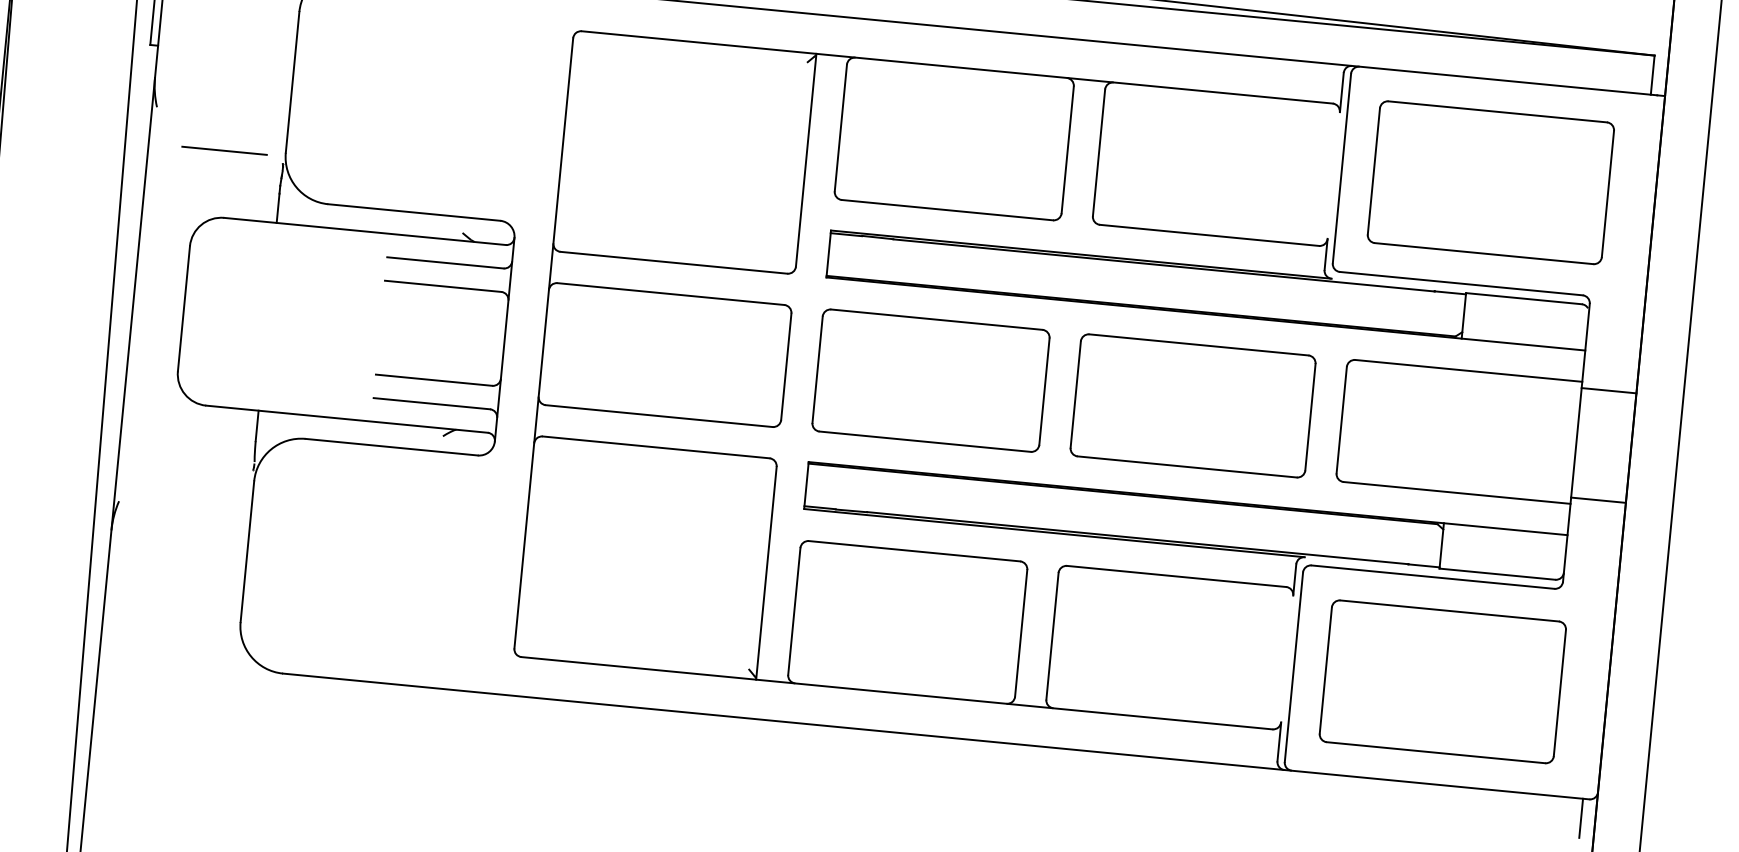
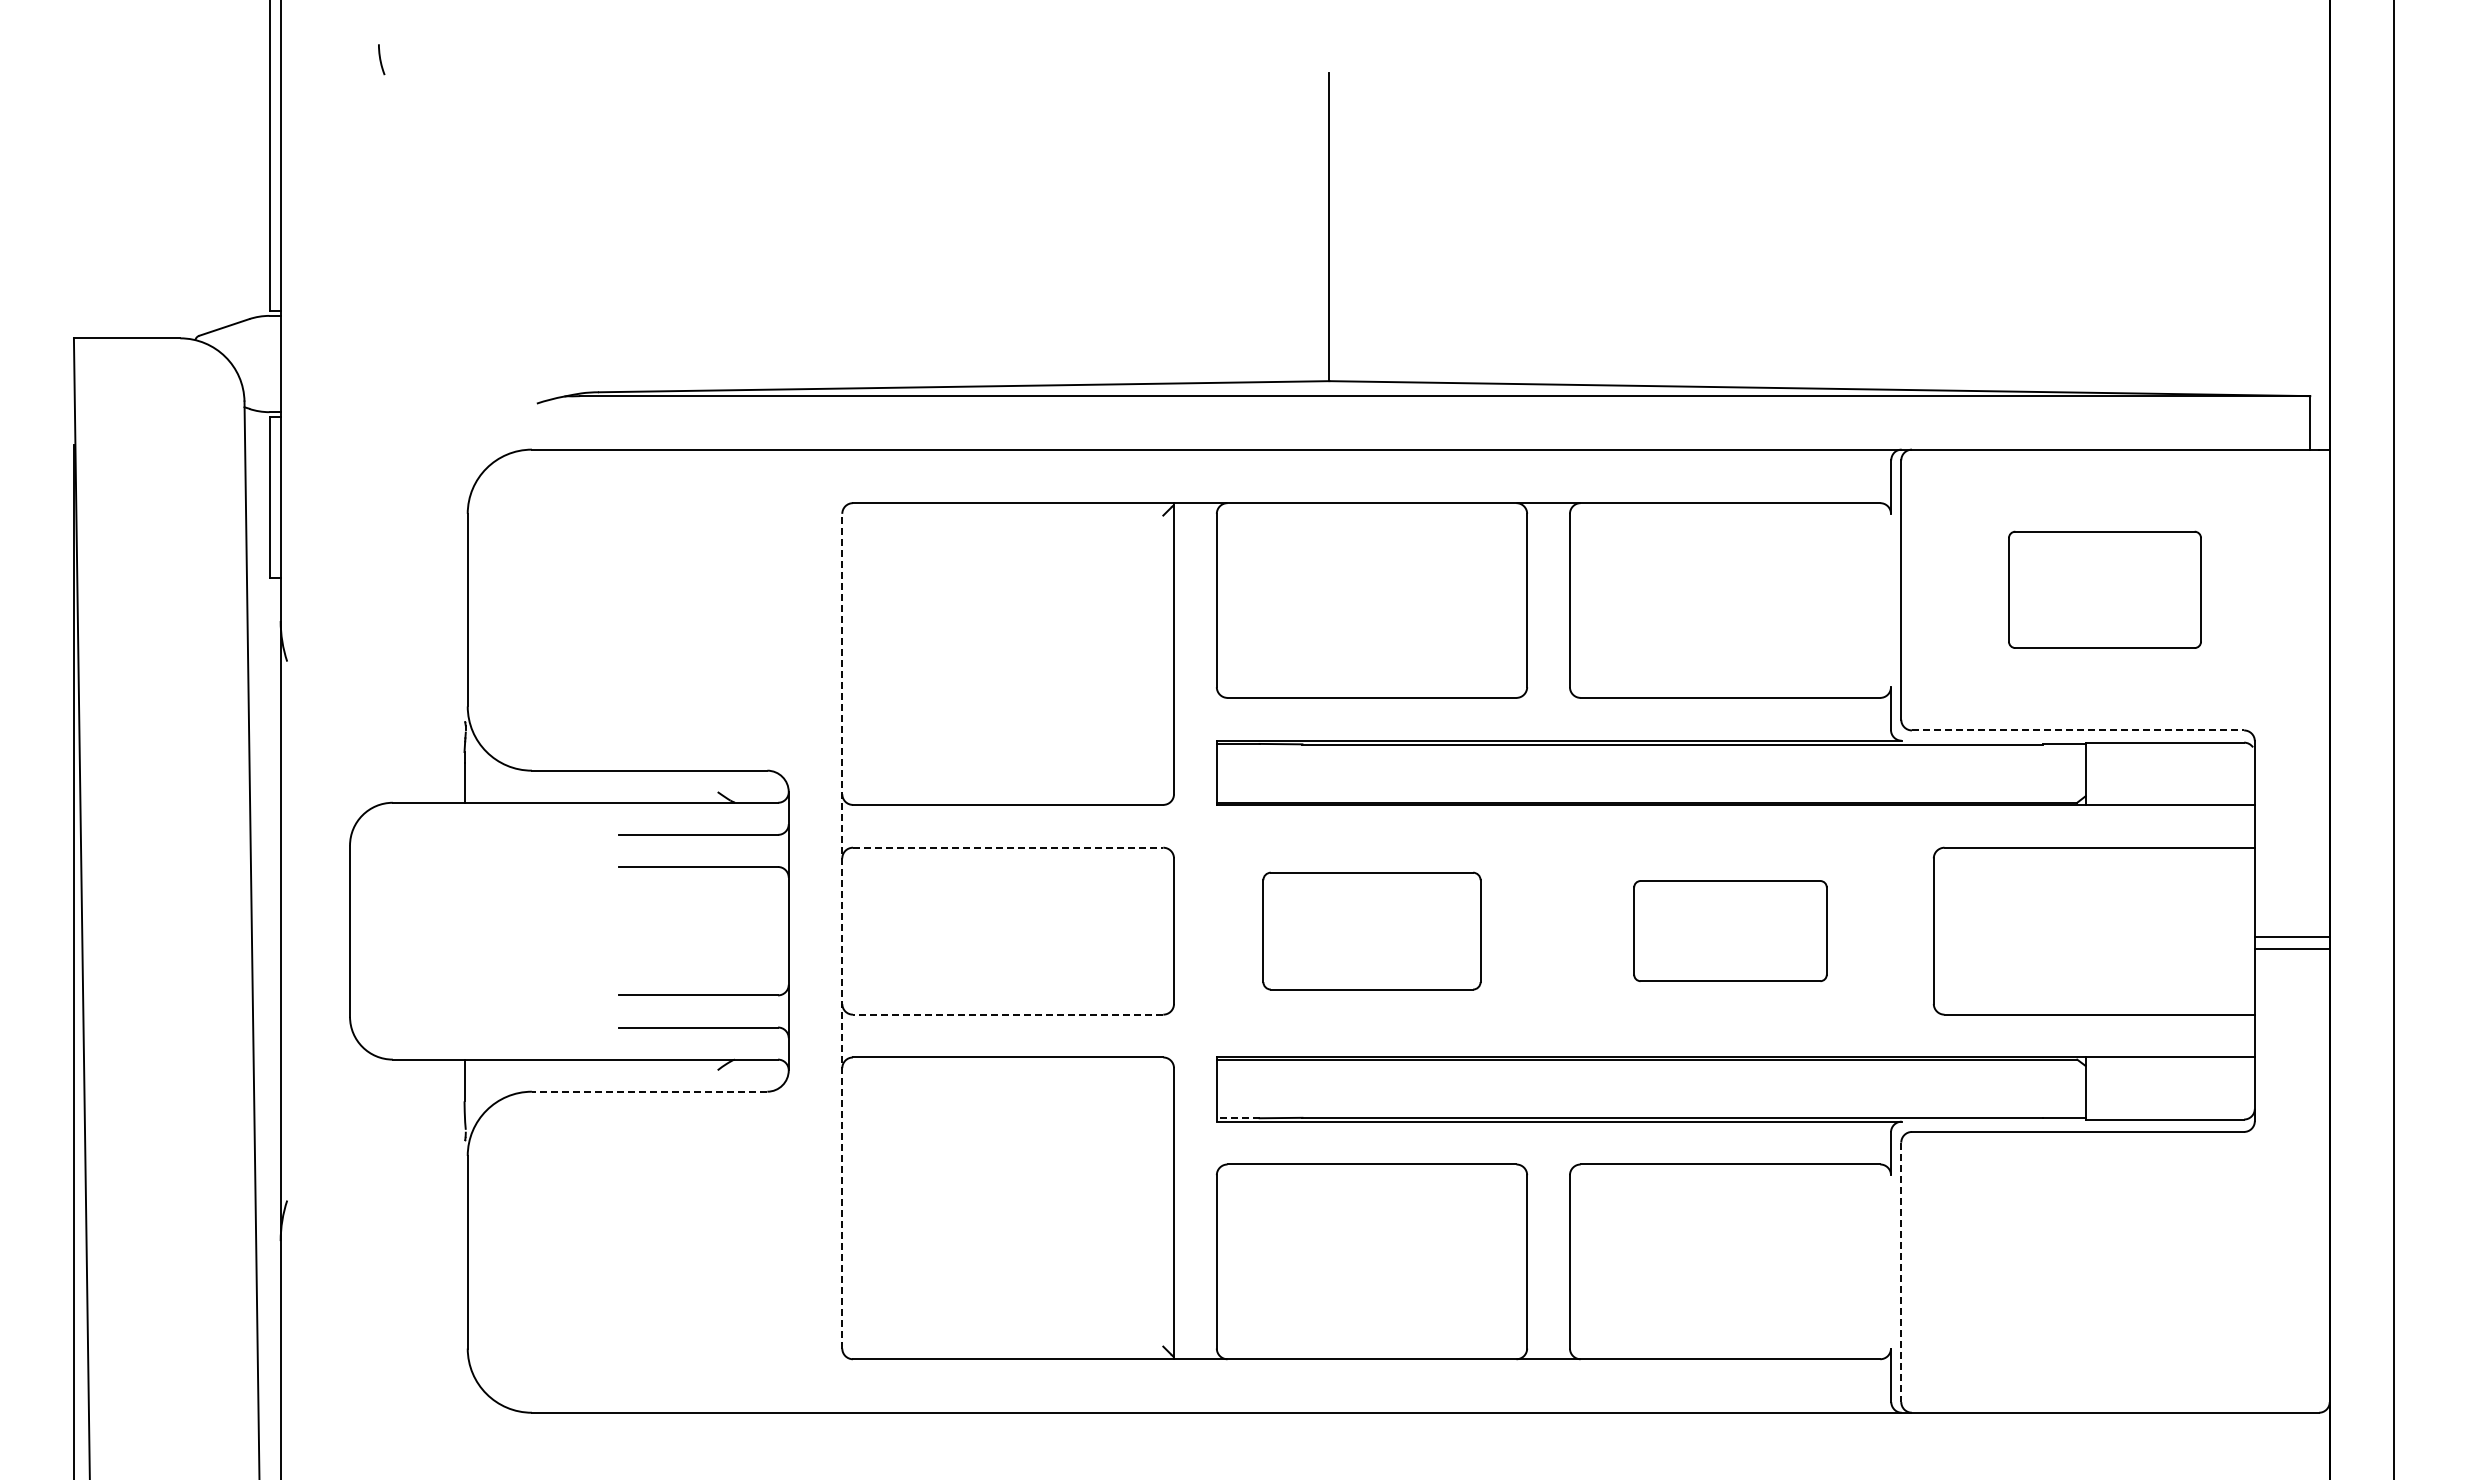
line: (224, 150) -> (384, 711), removed
part: (1490, 182) -> (2104, 589), size x0.6
line: (1461, 283) -> (2078, 730), solid -> dashed
line: (671, 293) -> (1008, 847), solid -> dashed
line: (544, 342) -> (842, 930), solid -> dashed
part: (930, 380) -> (1371, 930), size x0.7
line: (1608, 390) -> (2291, 937), moved
part: (1193, 405) -> (1730, 930), size x0.6
line: (658, 415) -> (1007, 1014), solid -> dashed
line: (391, 447) -> (649, 1091), solid -> dashed
line: (1597, 500) -> (2291, 949), moved
line: (819, 507) -> (1237, 1117), solid -> dashed
line: (1294, 667) -> (1901, 1272), solid -> dashed
part: (1442, 681) -> (2104, 1272), removed
line: (1581, 818) -> (2310, 1439), removed

